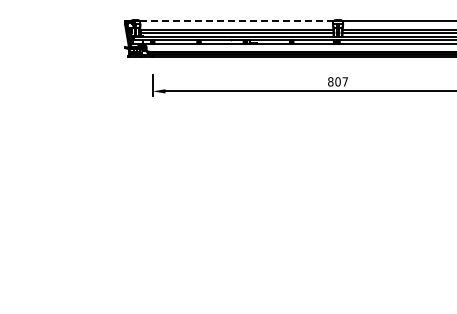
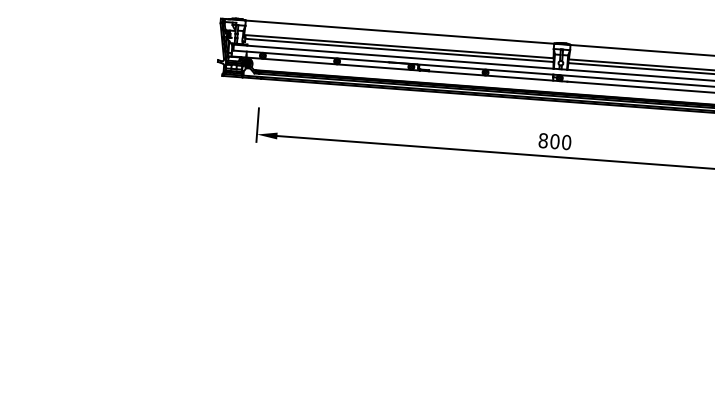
line: (237, 21) -> (401, 32), dashed -> solid
text: (345, 81) -> (566, 141), 807 -> 800

